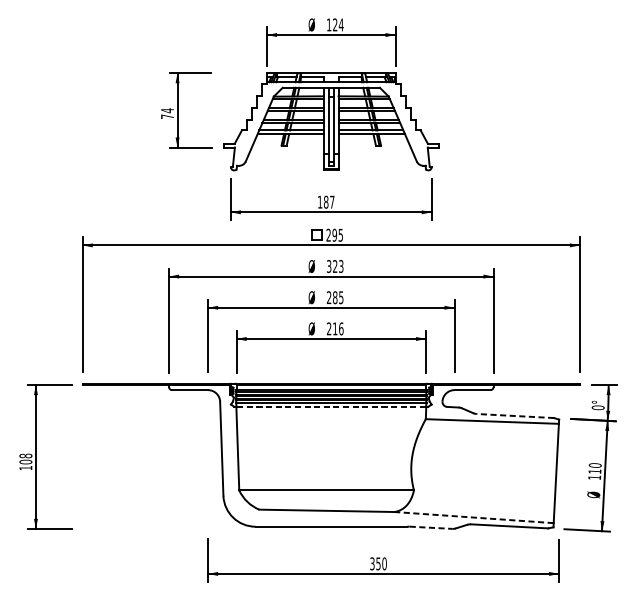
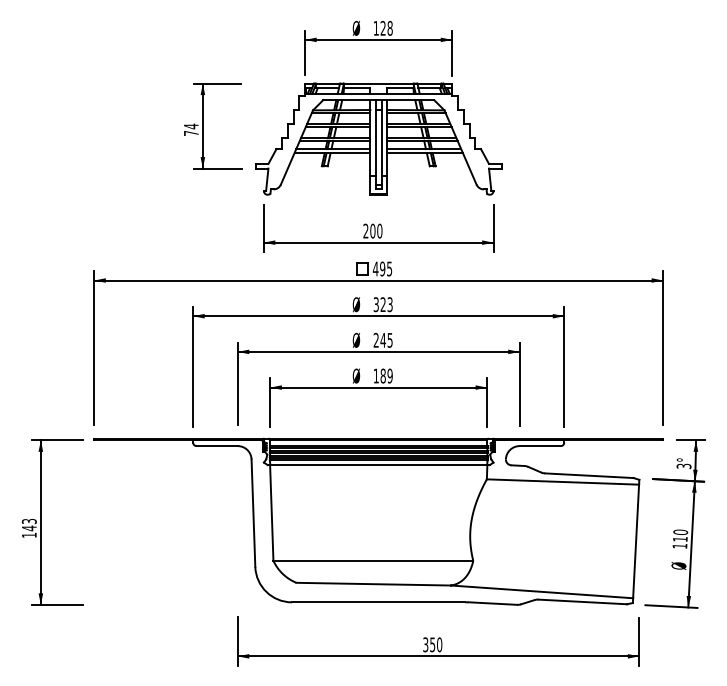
text: (340, 24) -> (389, 27), 124 -> 128
text: (325, 201) -> (372, 230), 187 -> 200
text: (328, 234) -> (375, 268), 295 -> 495
text: (335, 296) -> (383, 339), 285 -> 245
text: (334, 328) -> (382, 375), 216 -> 189
line: (331, 407) -> (378, 465), dashed -> solid
text: (597, 407) -> (683, 466), 0° -> 3°
line: (514, 415) -> (588, 475), dashed -> solid
text: (25, 458) -> (28, 524), 108 -> 143
line: (473, 517) -> (541, 591), dashed -> solid
line: (431, 527) -> (493, 603), dashed -> solid

